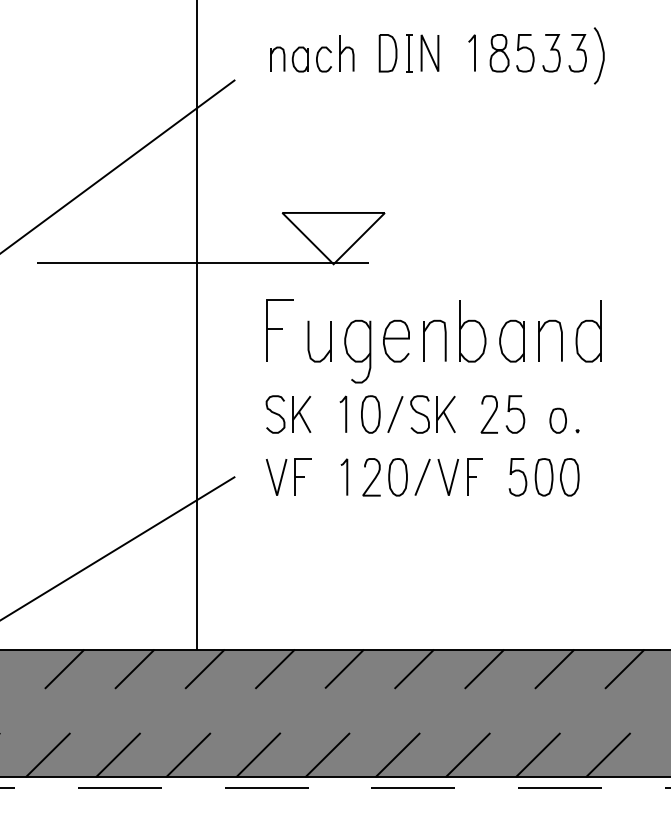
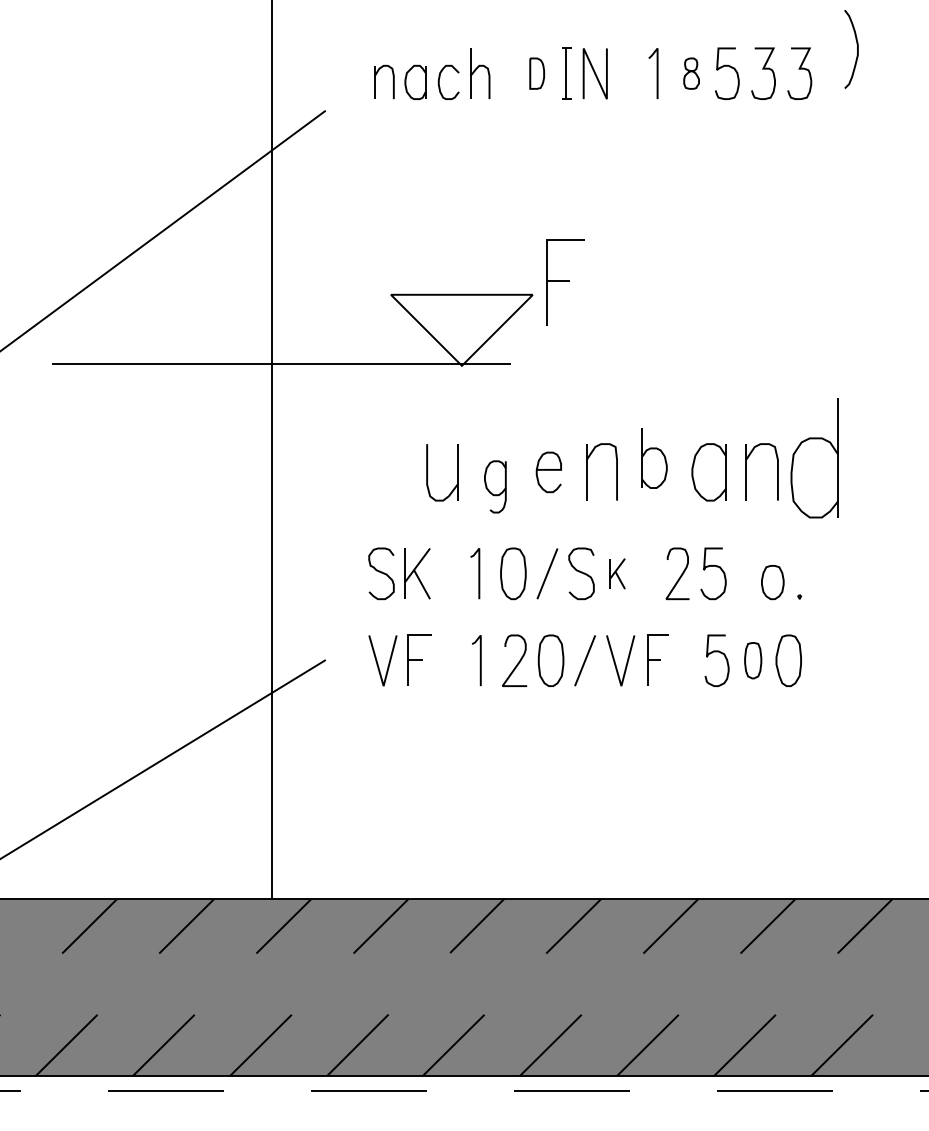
part: (387, 53) -> (536, 73), size x0.6
part: (499, 53) -> (691, 73), size x0.6
curve: (603, 55) -> (857, 49), moved
part: (279, 330) -> (565, 282), moved
part: (472, 331) -> (654, 458), size x0.7
part: (588, 331) -> (814, 458), size x1.4
part: (396, 341) -> (548, 472), size x0.7
part: (357, 351) -> (495, 486), size x0.6
part: (446, 414) -> (617, 573), size x0.6
part: (543, 477) -> (752, 660), size x0.7

